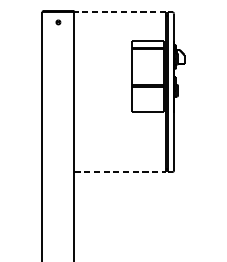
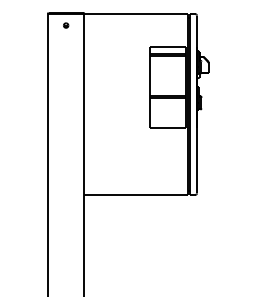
line: (120, 12) -> (136, 14), dashed -> solid
line: (120, 171) -> (136, 194), dashed -> solid

